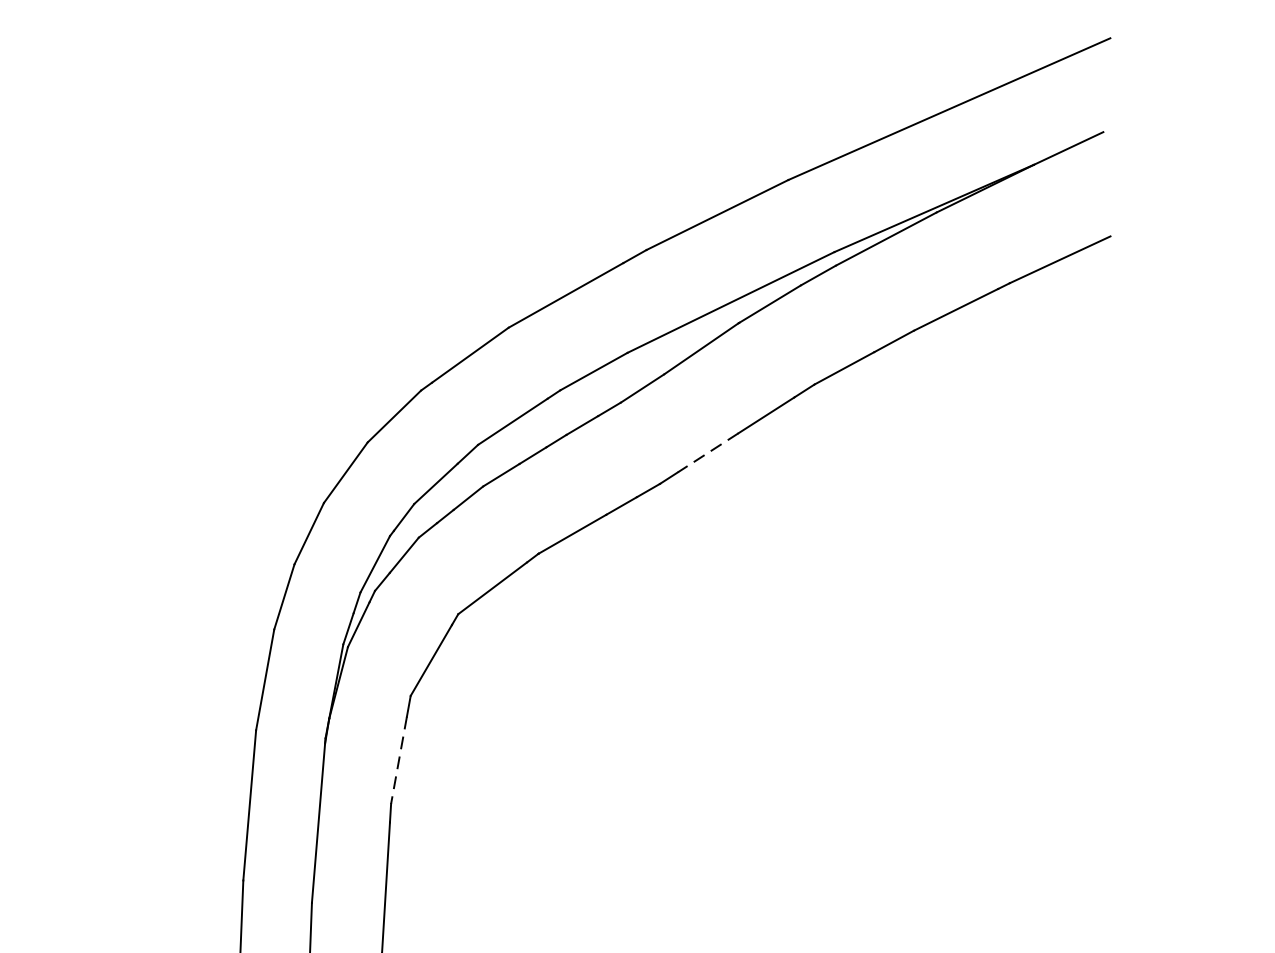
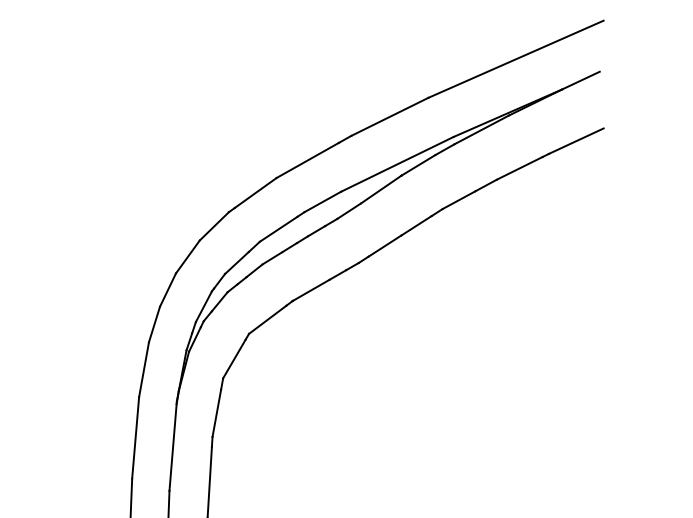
line: (707, 453) -> (384, 246), dashed -> solid
line: (398, 760) -> (216, 413), dashed -> solid

